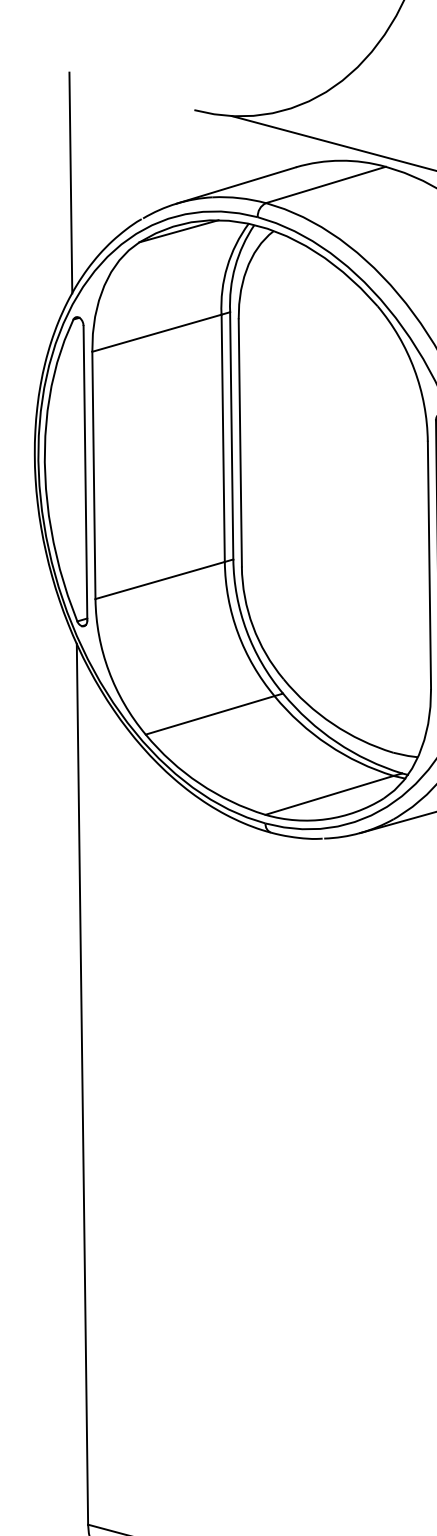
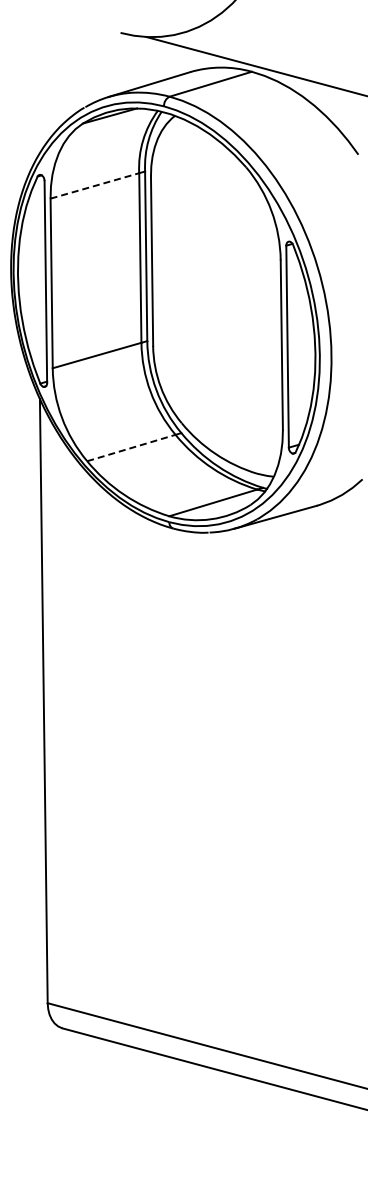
line: (70, 182) -> (35, 82), removed
line: (157, 332) -> (95, 185), solid -> dashed
line: (210, 714) -> (131, 447), solid -> dashed

